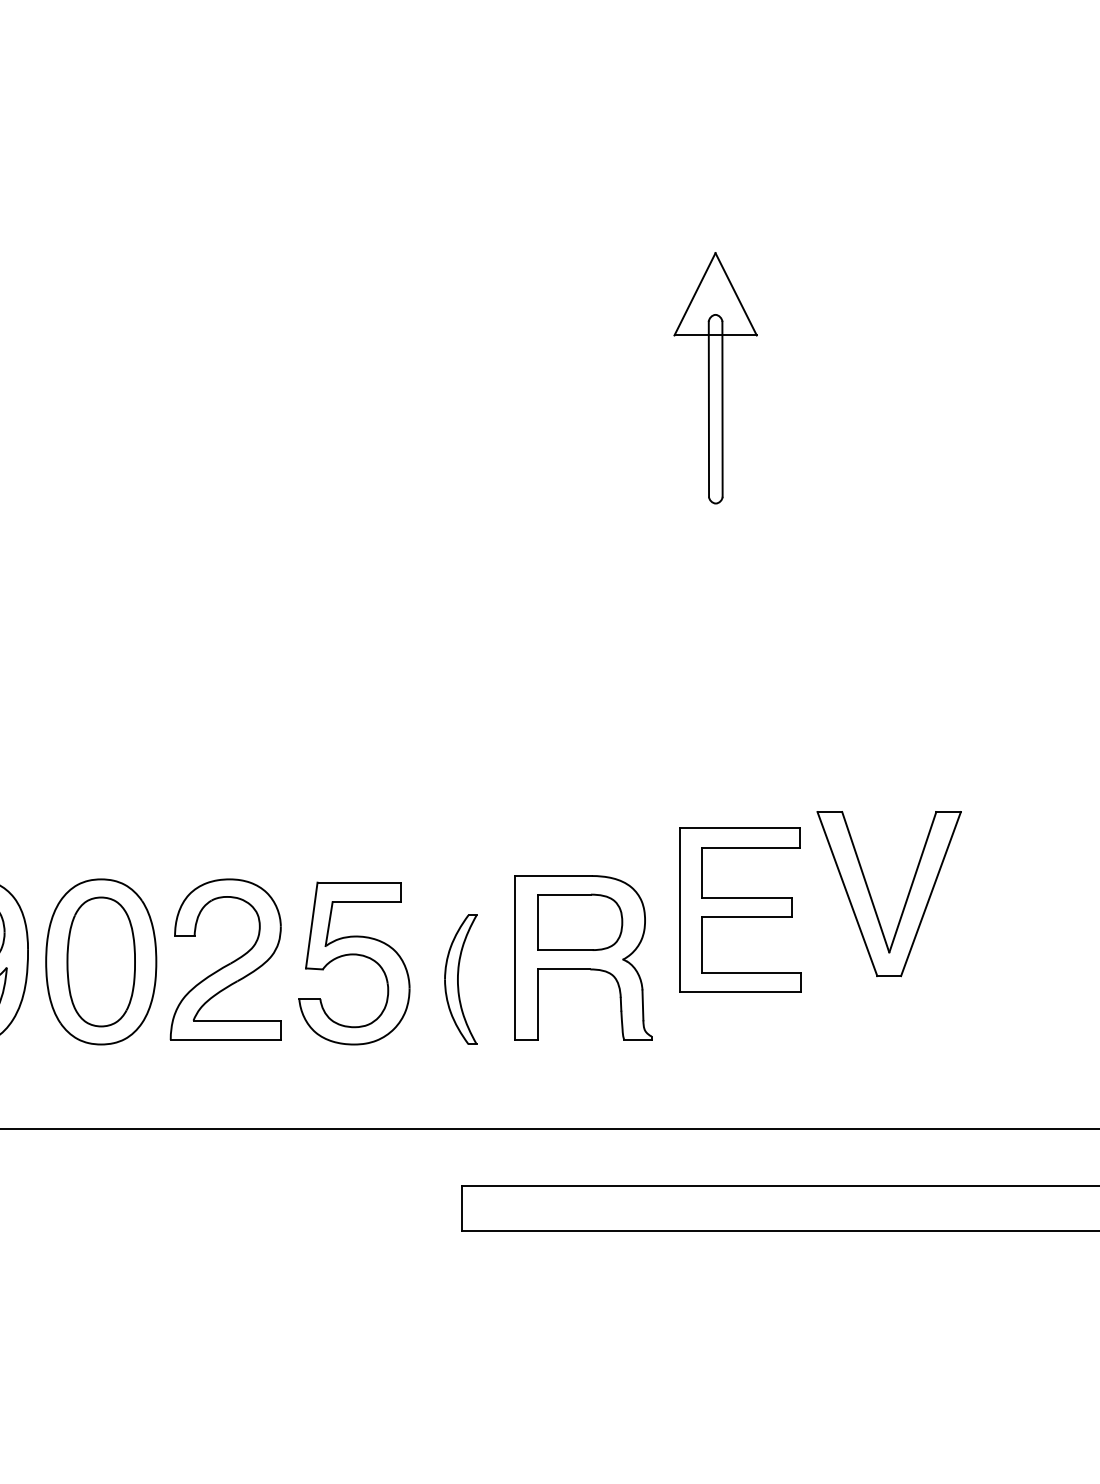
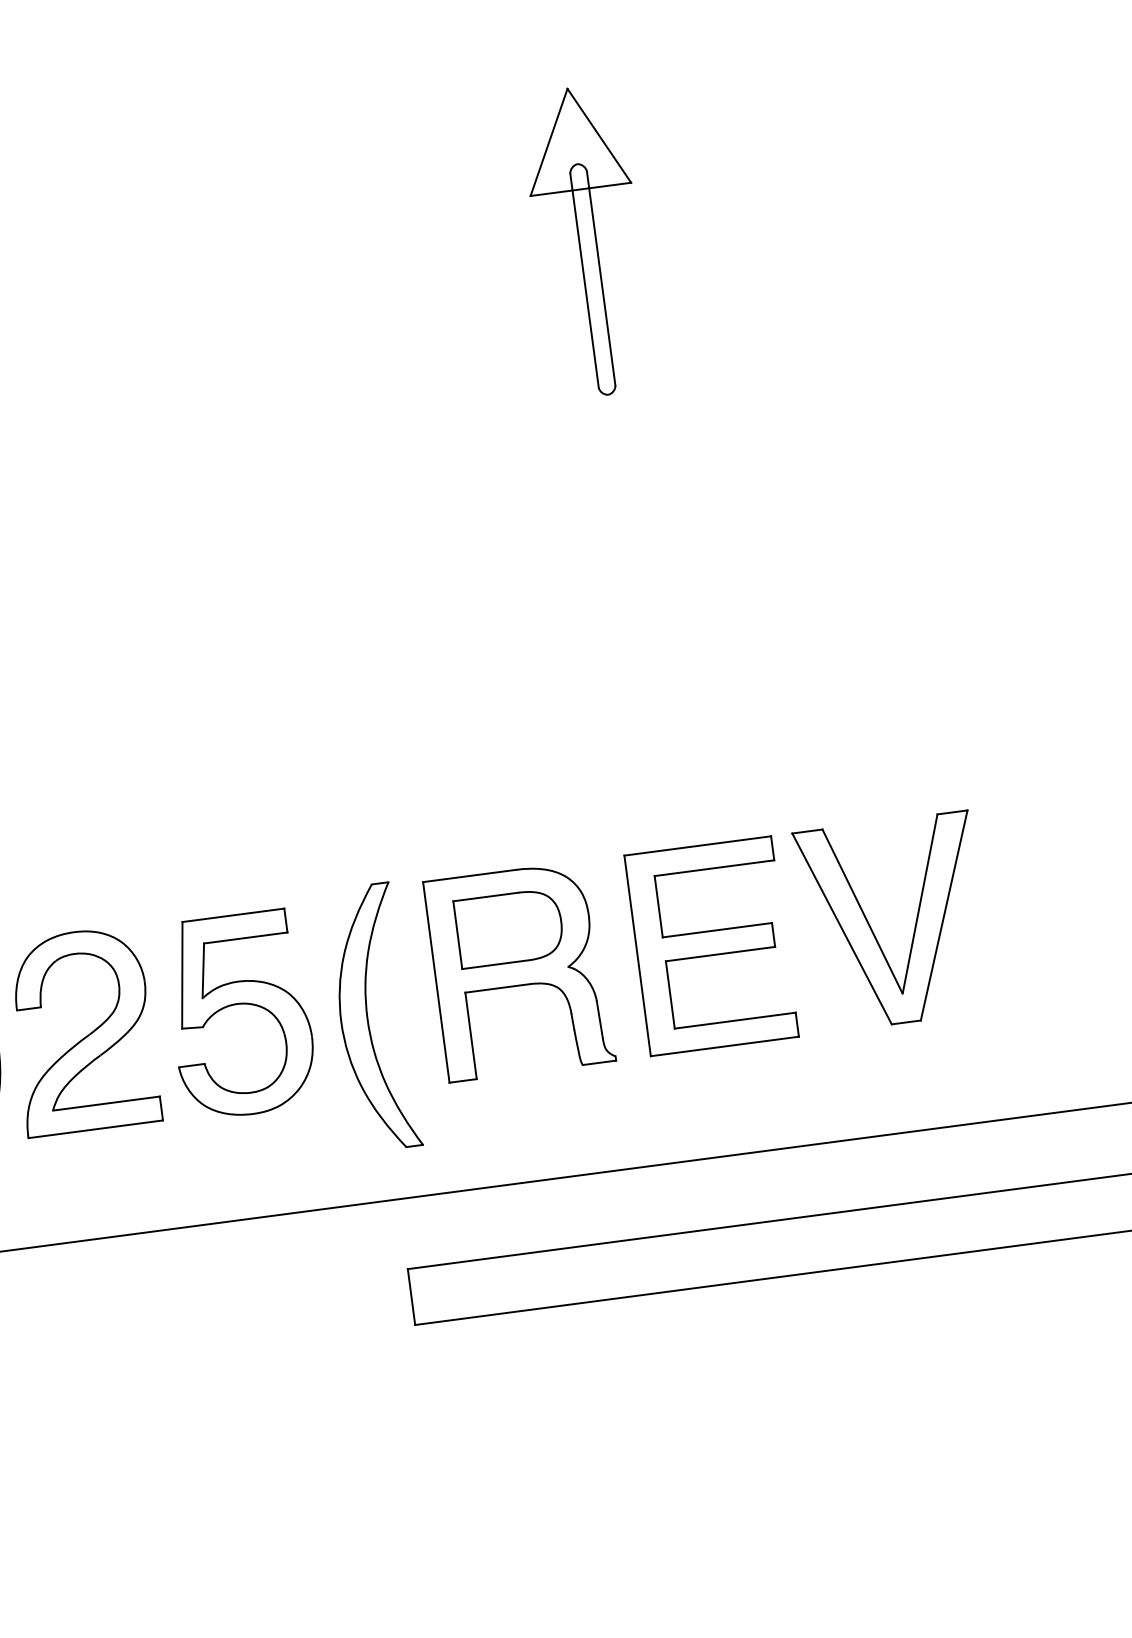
part: (872, 898) -> (873, 930), moved
part: (740, 909) -> (711, 945), moved
part: (460, 979) -> (372, 1017), size x1.67

